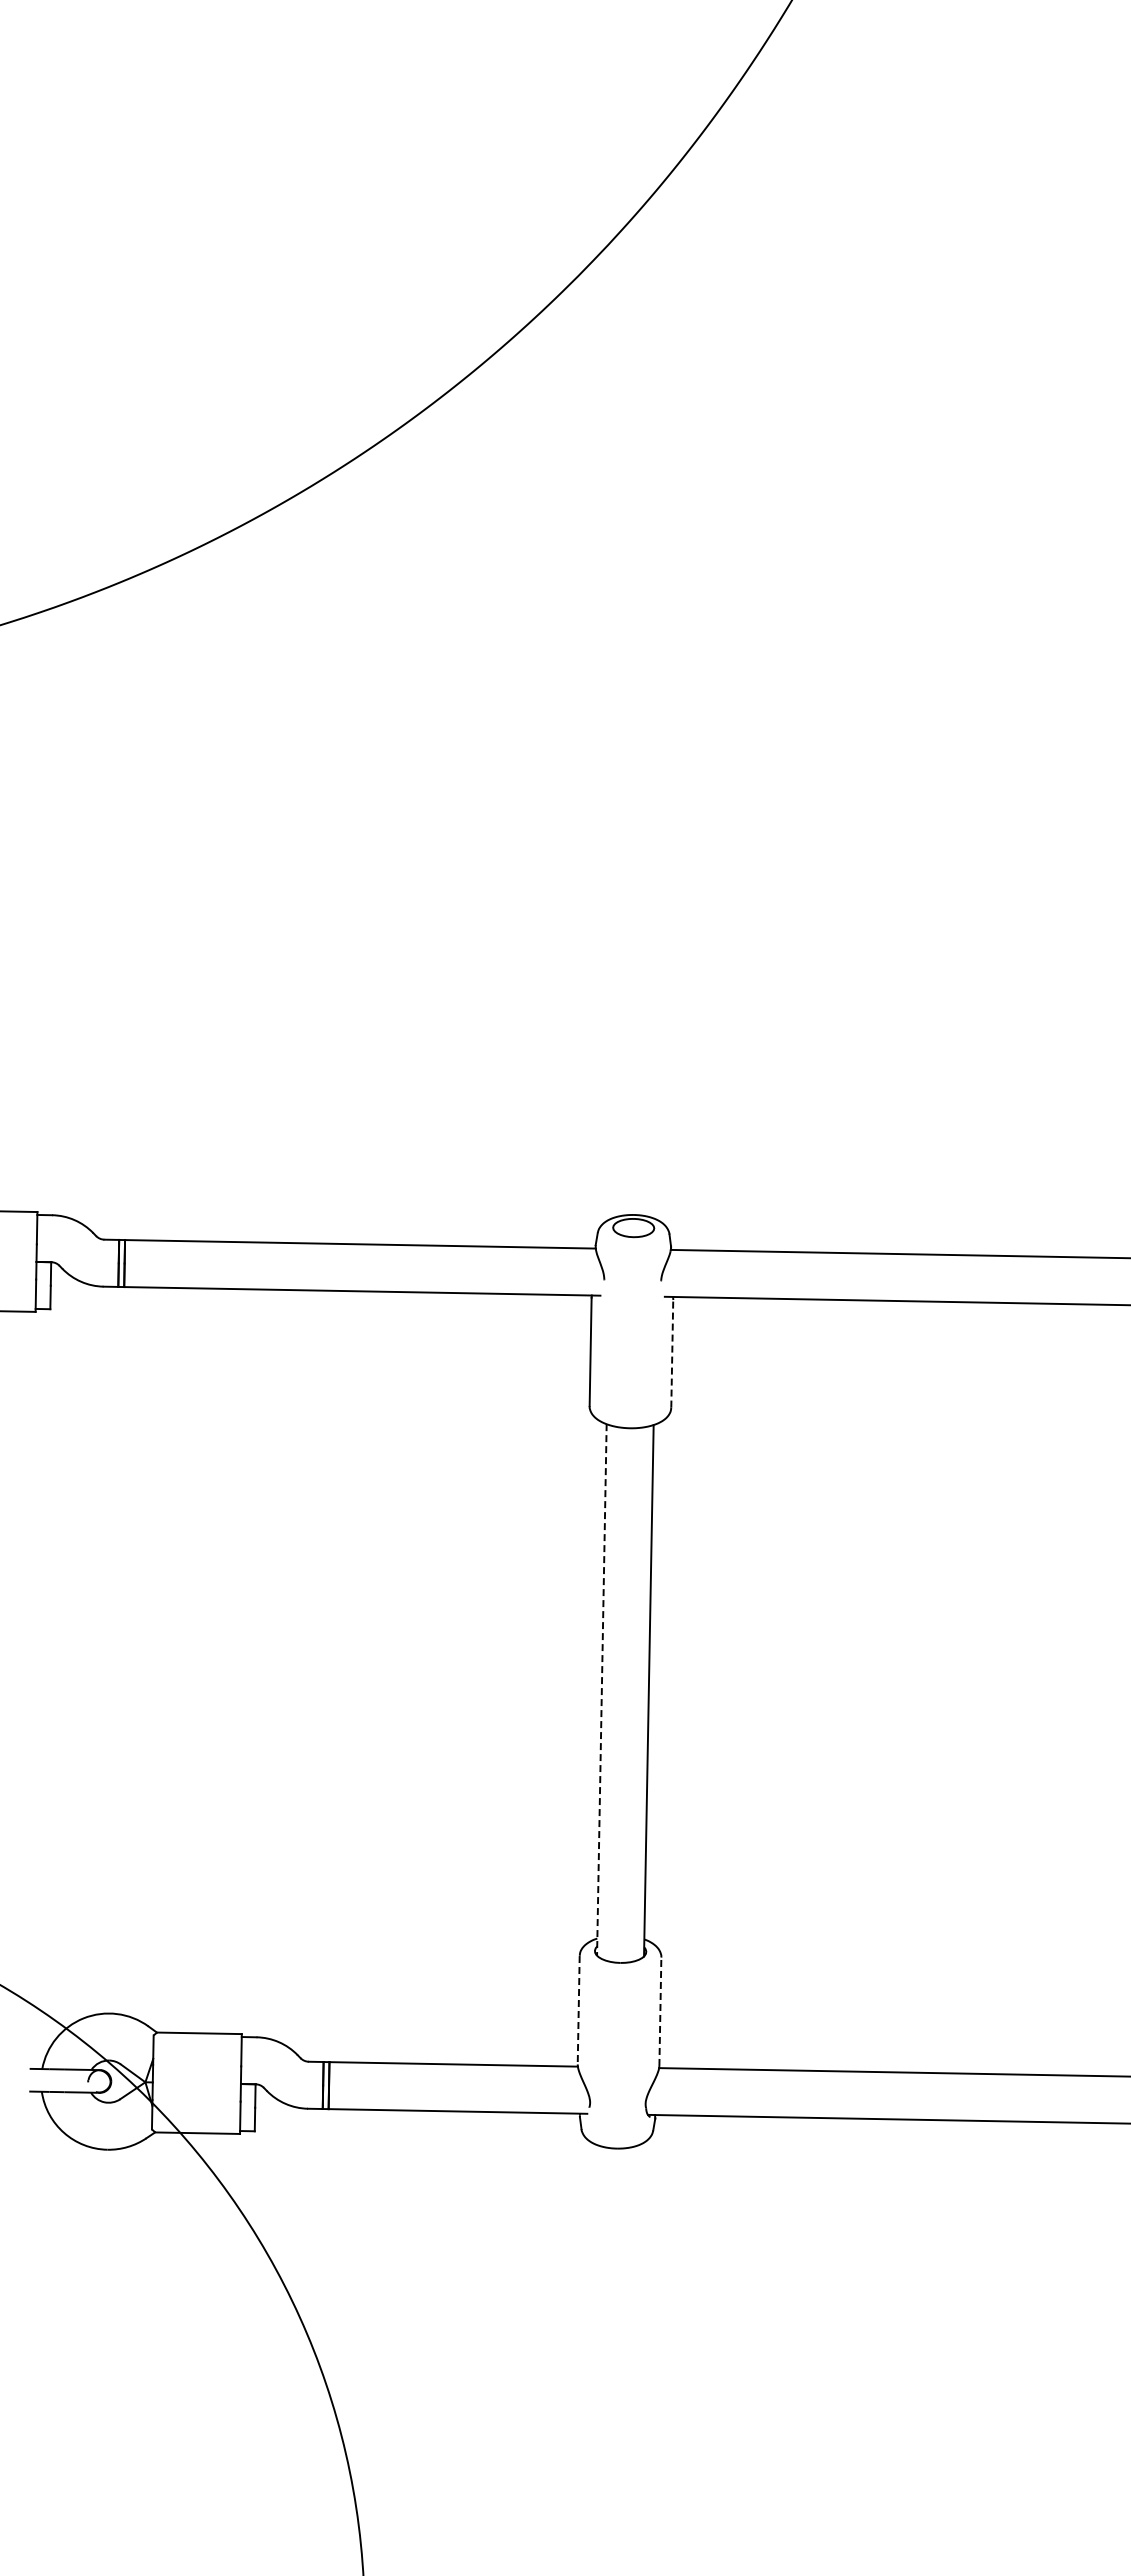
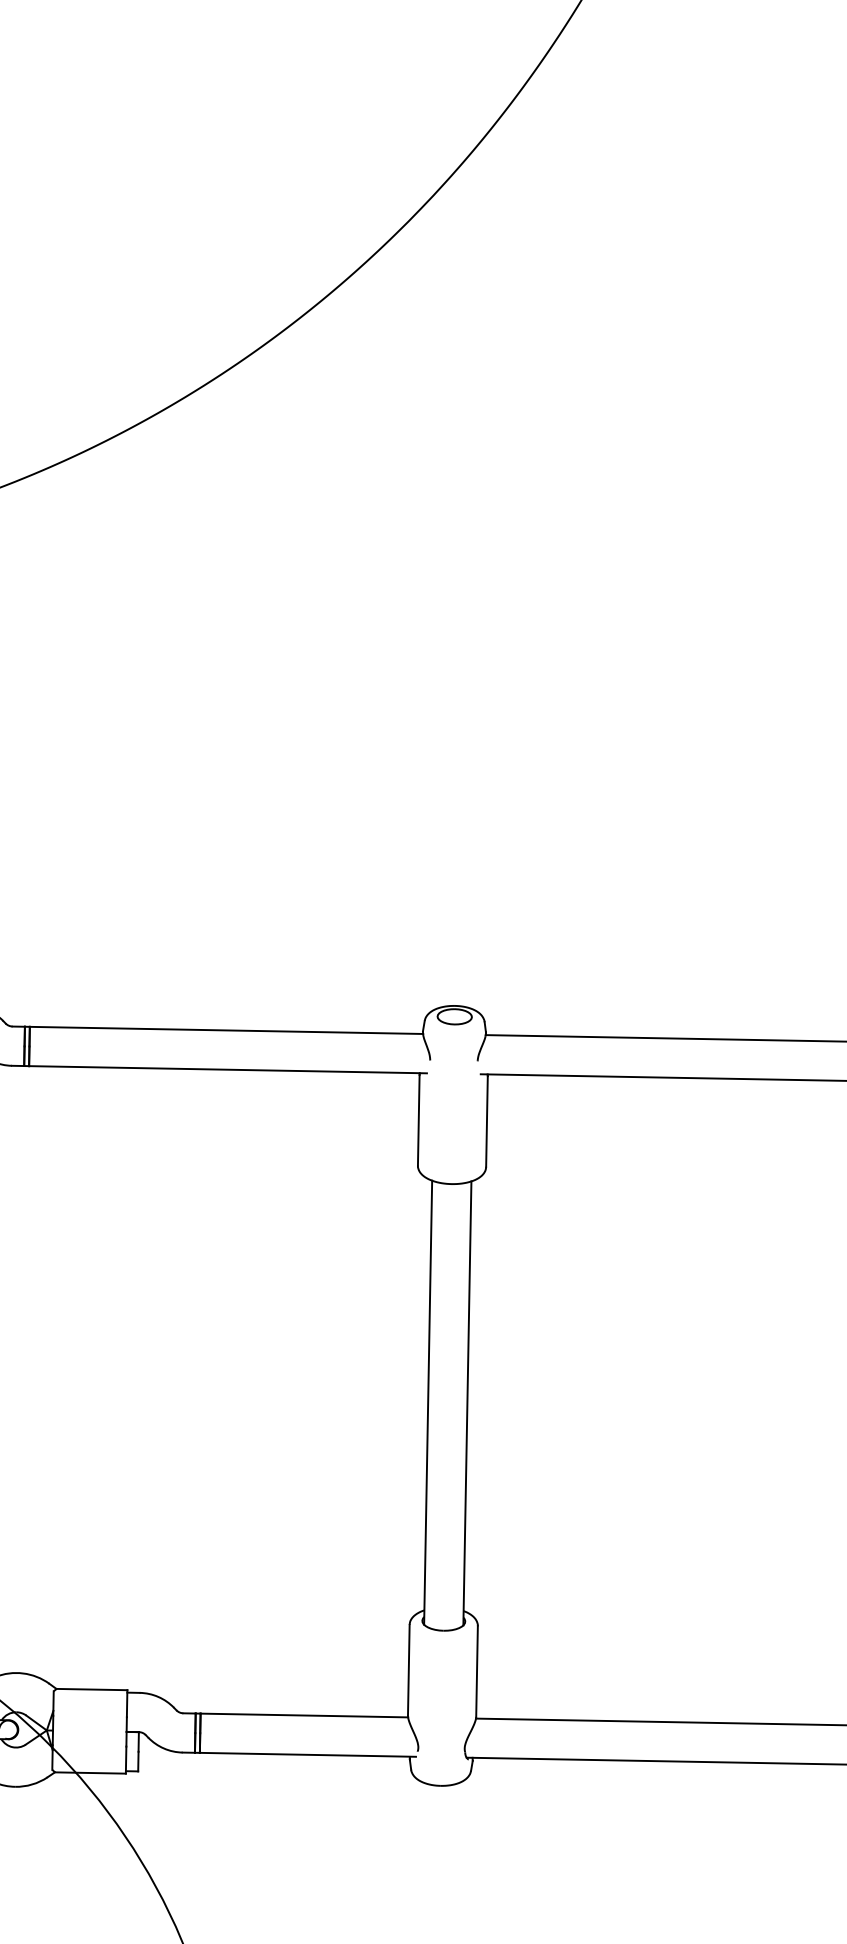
line: (672, 1352) -> (487, 1120), dashed -> solid
line: (601, 1689) -> (427, 1402), dashed -> solid
line: (578, 2010) -> (408, 1670), dashed -> solid
line: (660, 2011) -> (477, 1671), dashed -> solid

